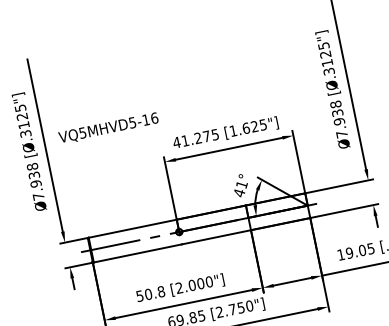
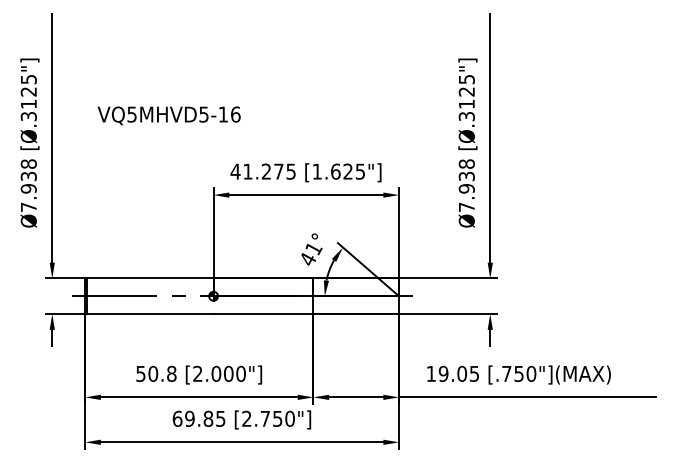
text: (108, 128) -> (168, 115), moved

